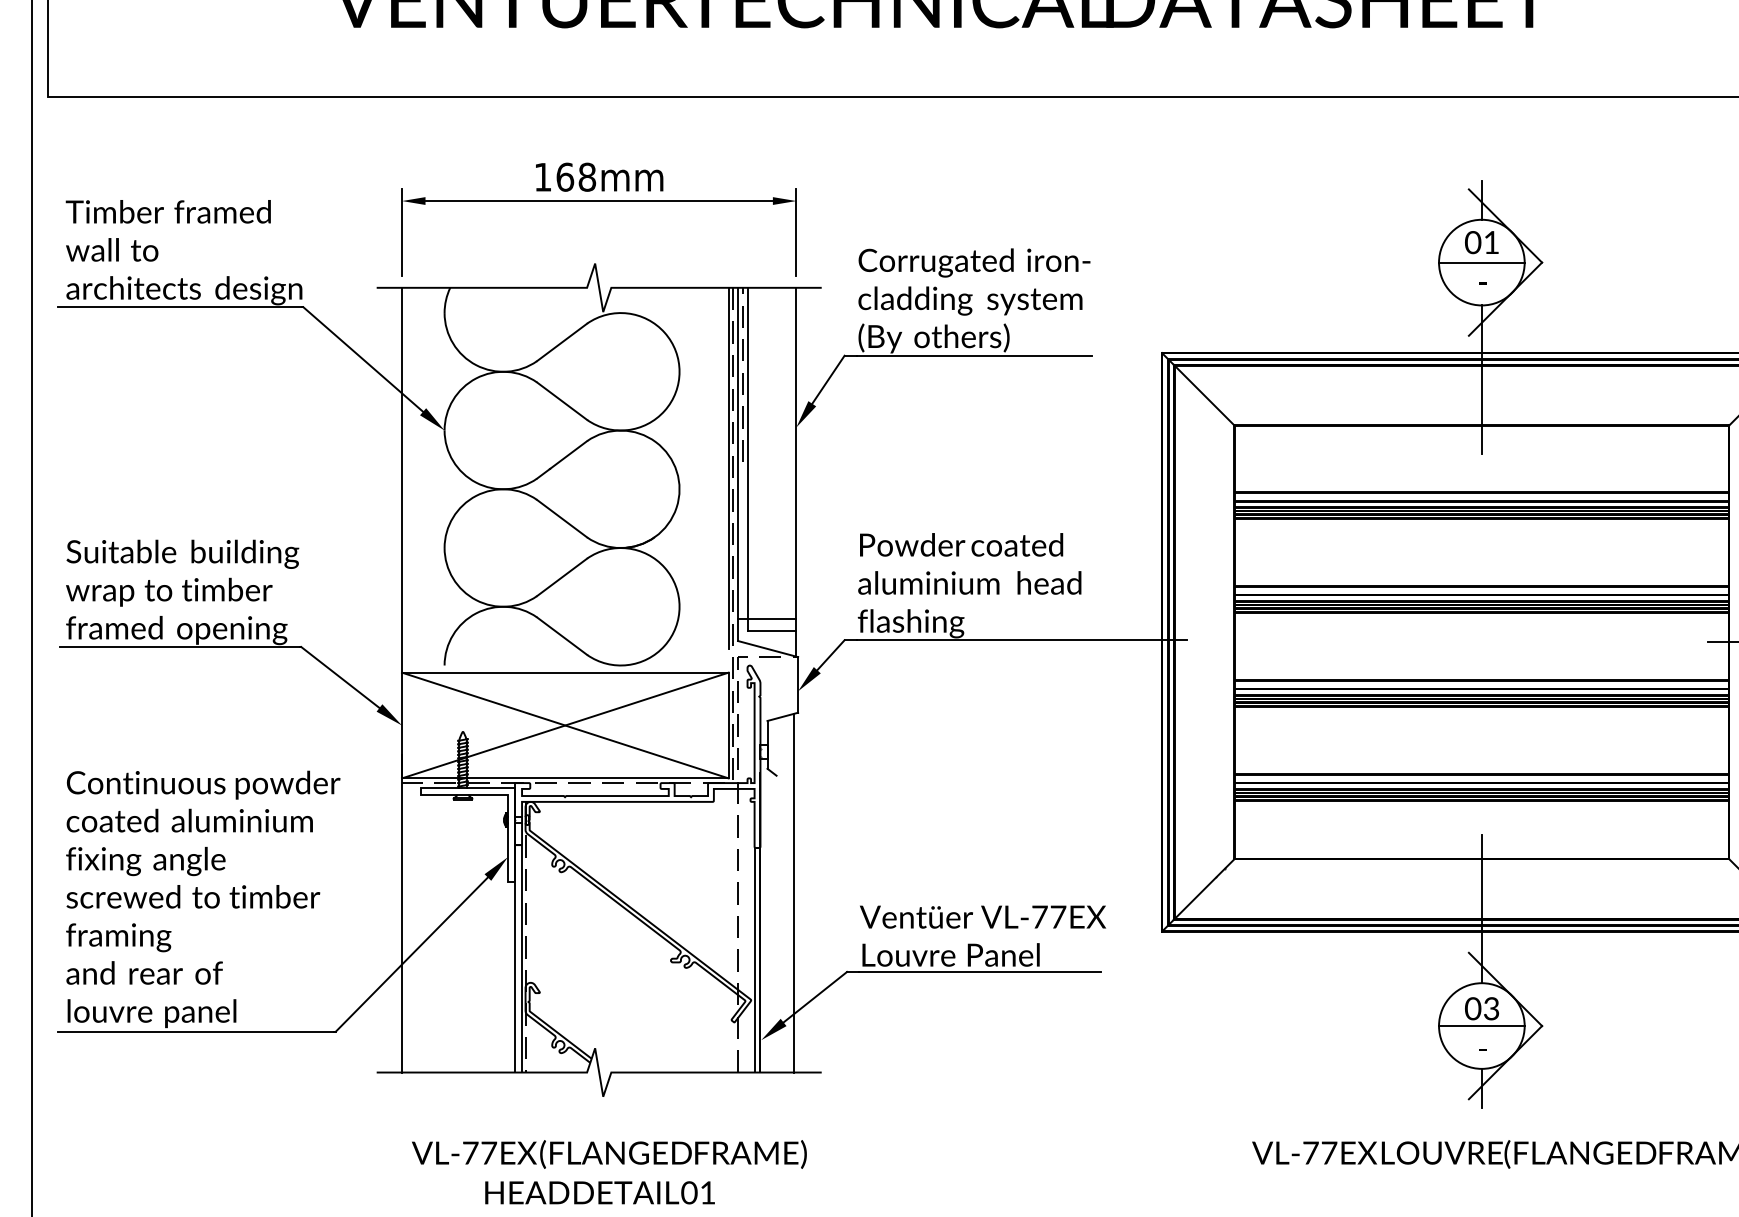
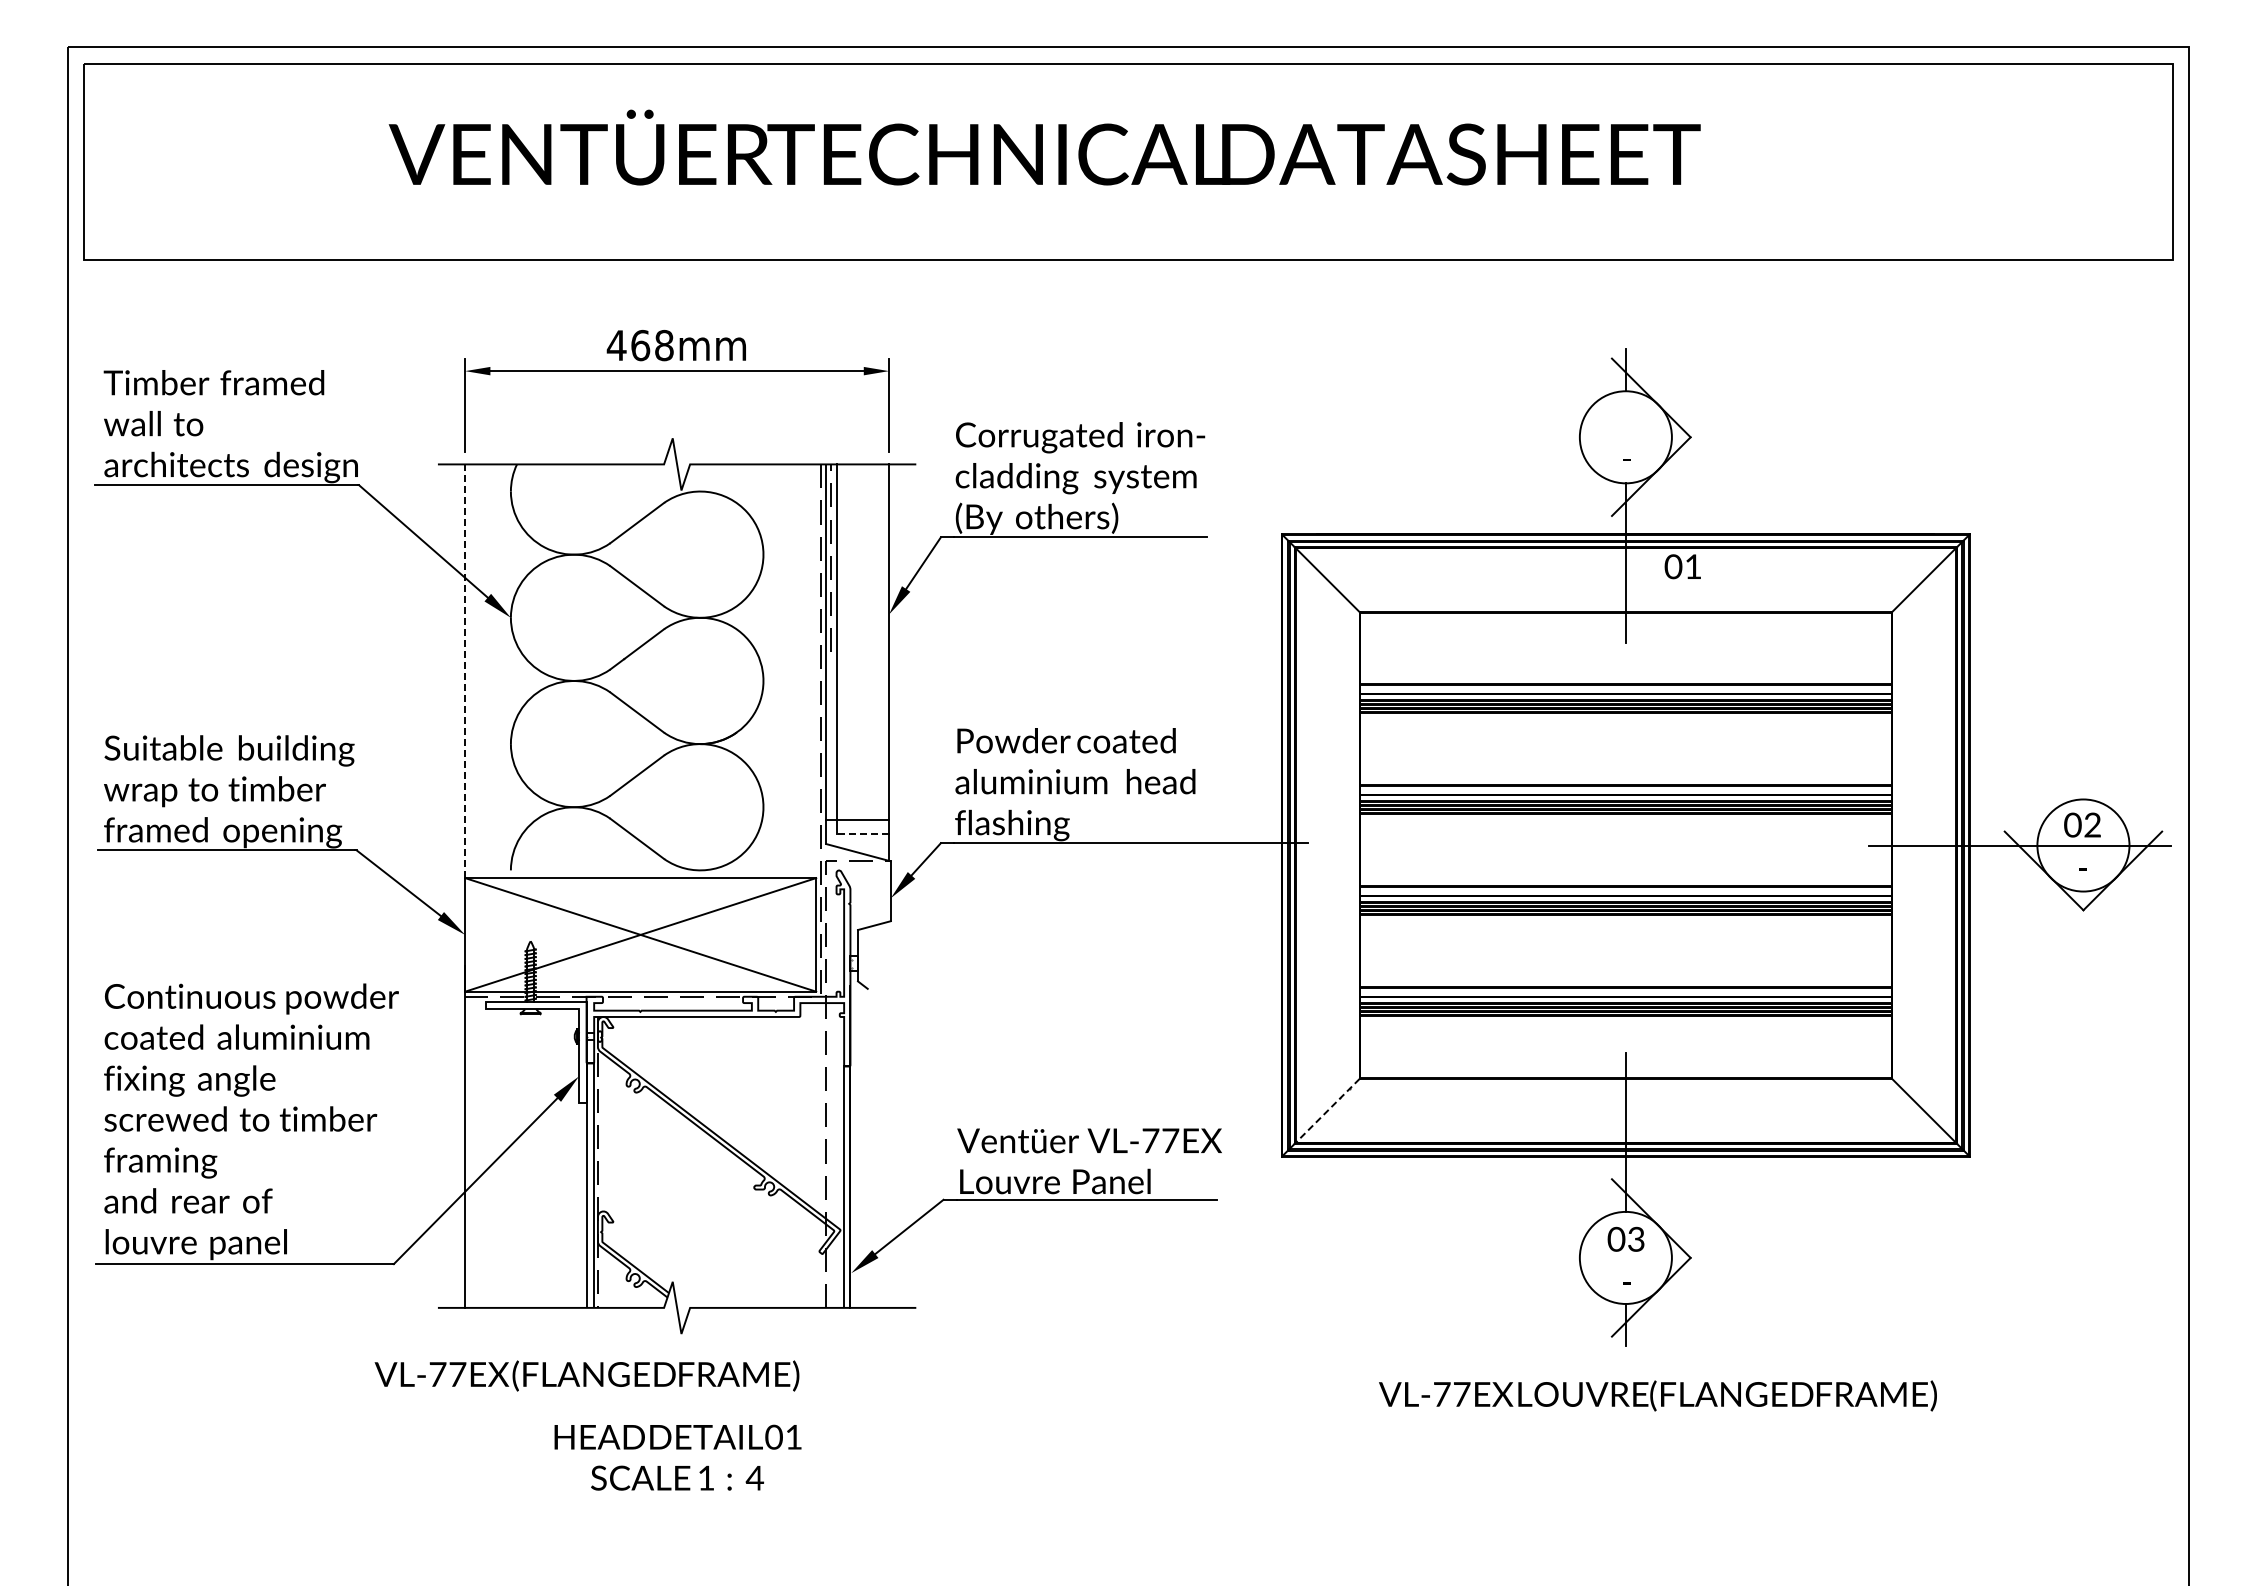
text: (542, 177) -> (616, 345), 168mm -> 468mm
text: (1481, 242) -> (1682, 566), moved
line: (1481, 262) -> (1625, 437), removed
line: (728, 468) -> (816, 658), removed
line: (402, 480) -> (465, 671), solid -> dashed
line: (771, 631) -> (862, 833), solid -> dashed
line: (1204, 889) -> (1327, 1111), solid -> dashed
line: (794, 892) -> (886, 1114), removed
line: (1481, 1025) -> (1625, 1257), removed
text: (608, 1154) -> (586, 1375), moved

